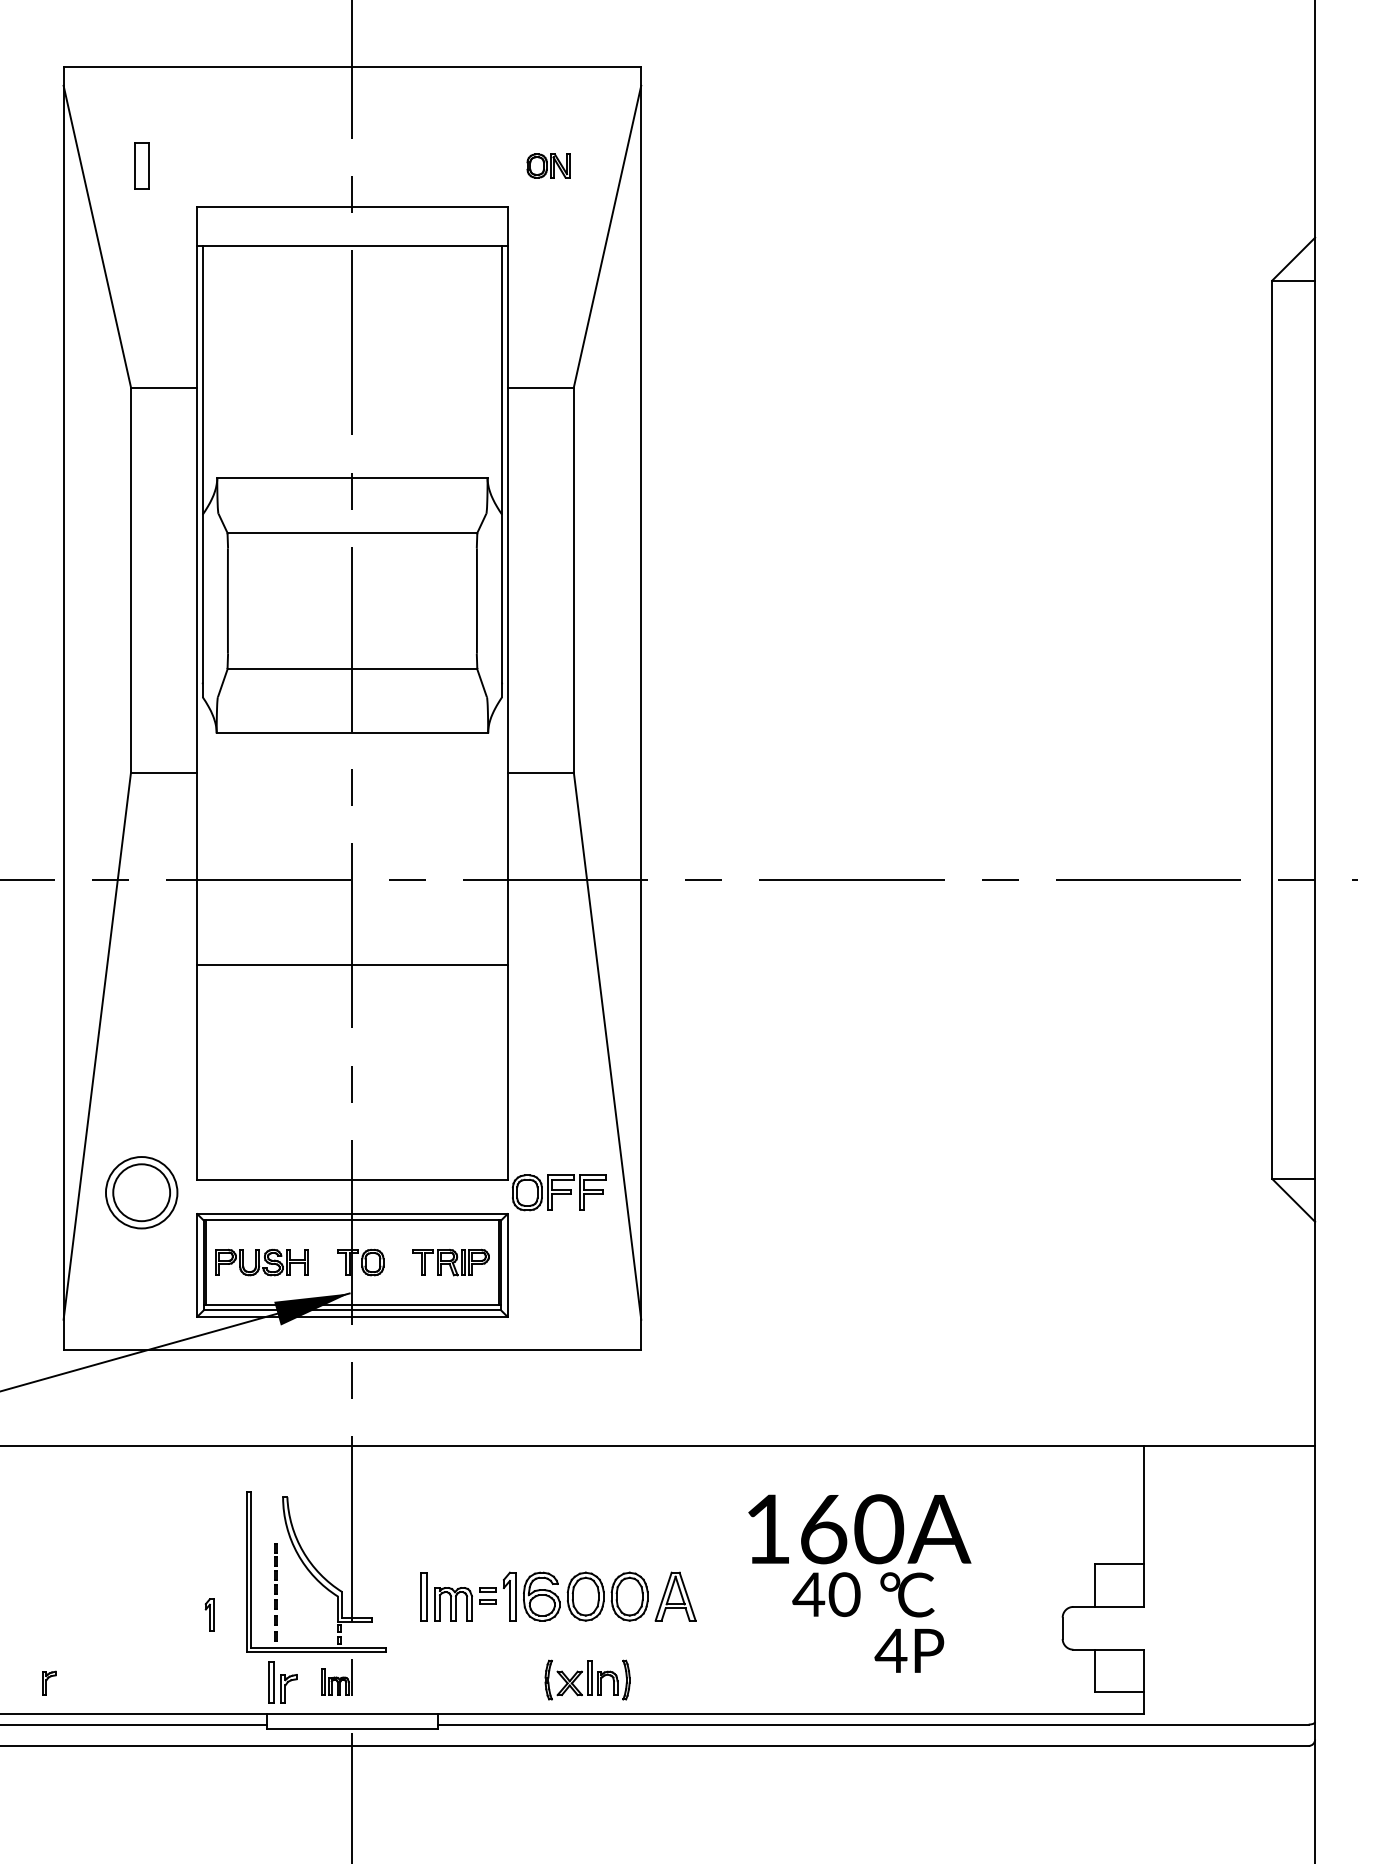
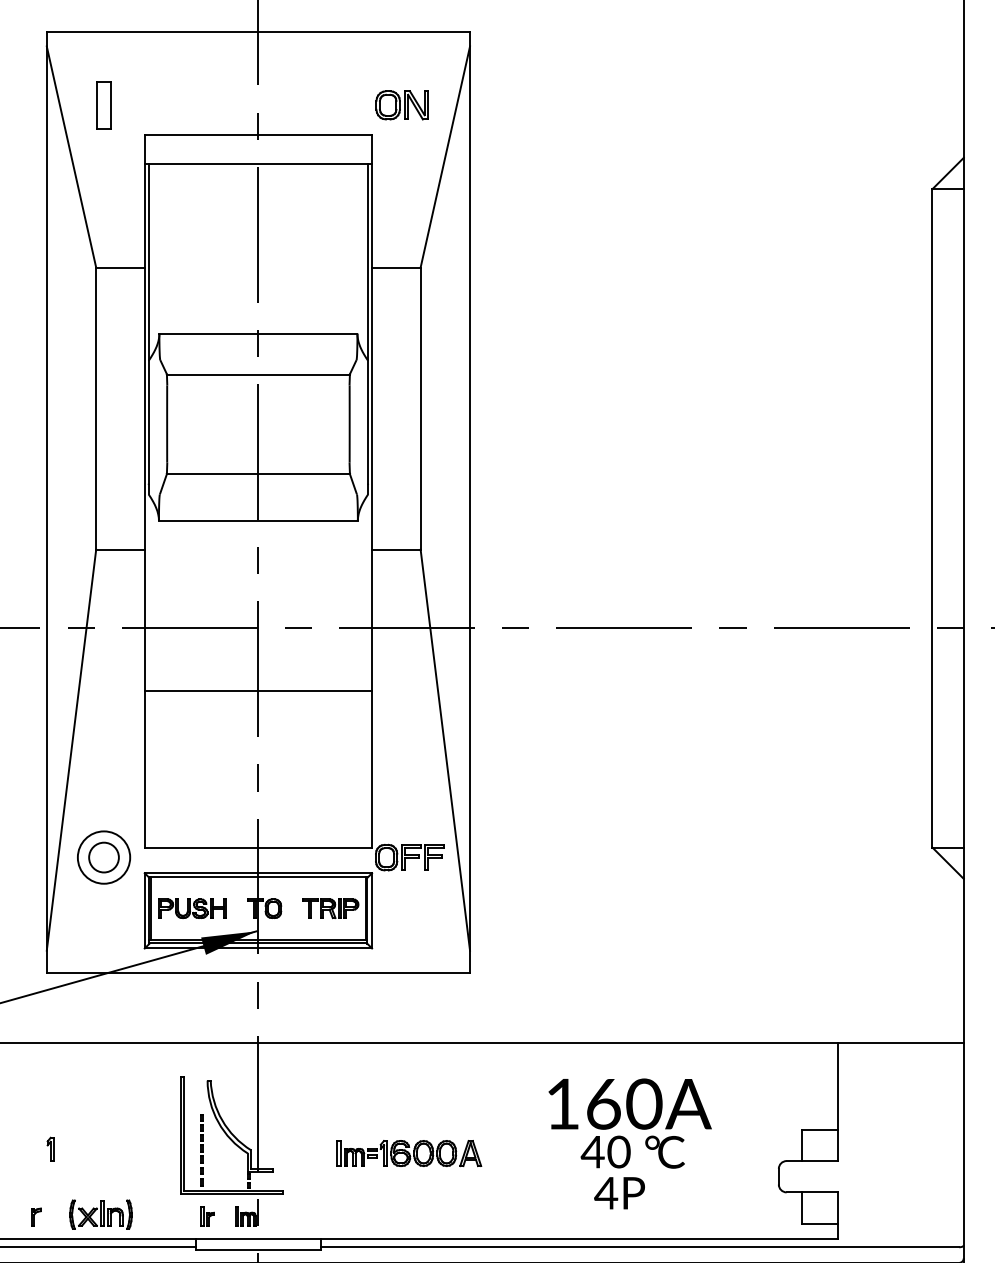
part: (141, 165) -> (103, 104), size x1.43
part: (548, 165) -> (402, 104), size x1.67
circle: (141, 1192) -> (103, 857), size x0.71
part: (558, 1596) -> (409, 1153), size x0.71
part: (209, 1614) -> (50, 1149), moved
text: (909, 1650) -> (619, 1192), moved
part: (587, 1679) -> (100, 1214), moved
part: (283, 1681) -> (207, 1215), size x0.62

